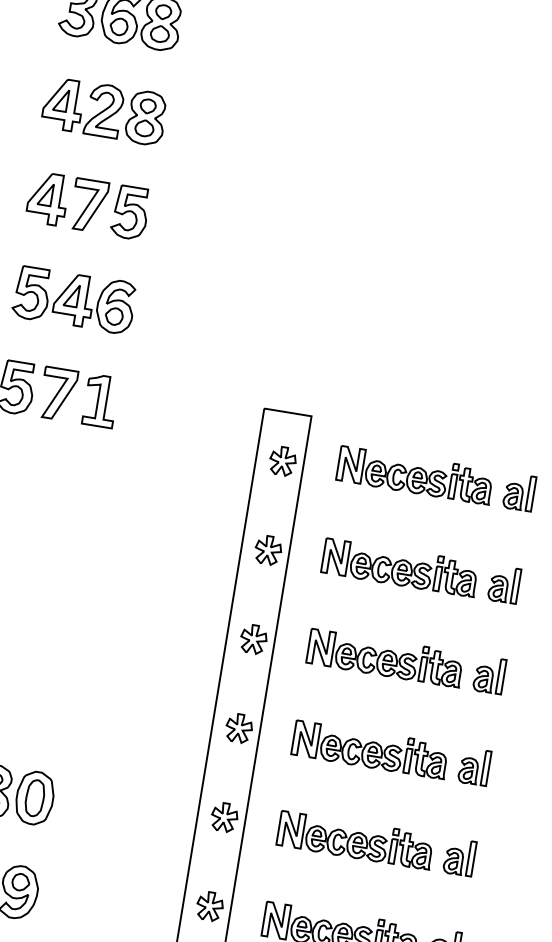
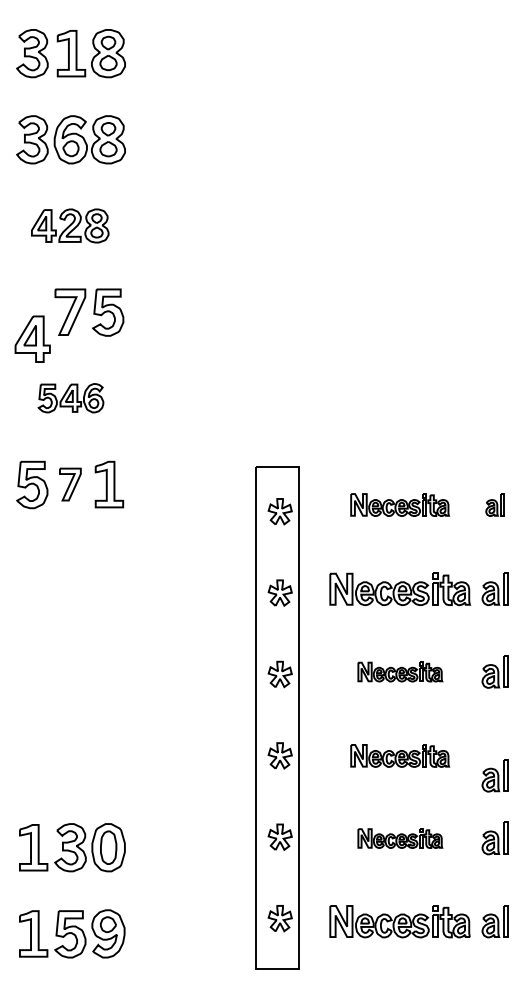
part: (103, 110) -> (69, 225), size x0.7
part: (47, 197) -> (32, 338), moved
part: (73, 298) -> (70, 397), size x0.6
part: (58, 394) -> (70, 484), size x0.7
part: (414, 474) -> (399, 504), size x0.7
part: (518, 491) -> (494, 504), size x0.7
part: (385, 657) -> (400, 671), size x0.6
part: (369, 749) -> (399, 755), size x0.7
part: (473, 766) -> (494, 775), moved
part: (355, 840) -> (400, 838), size x0.6

